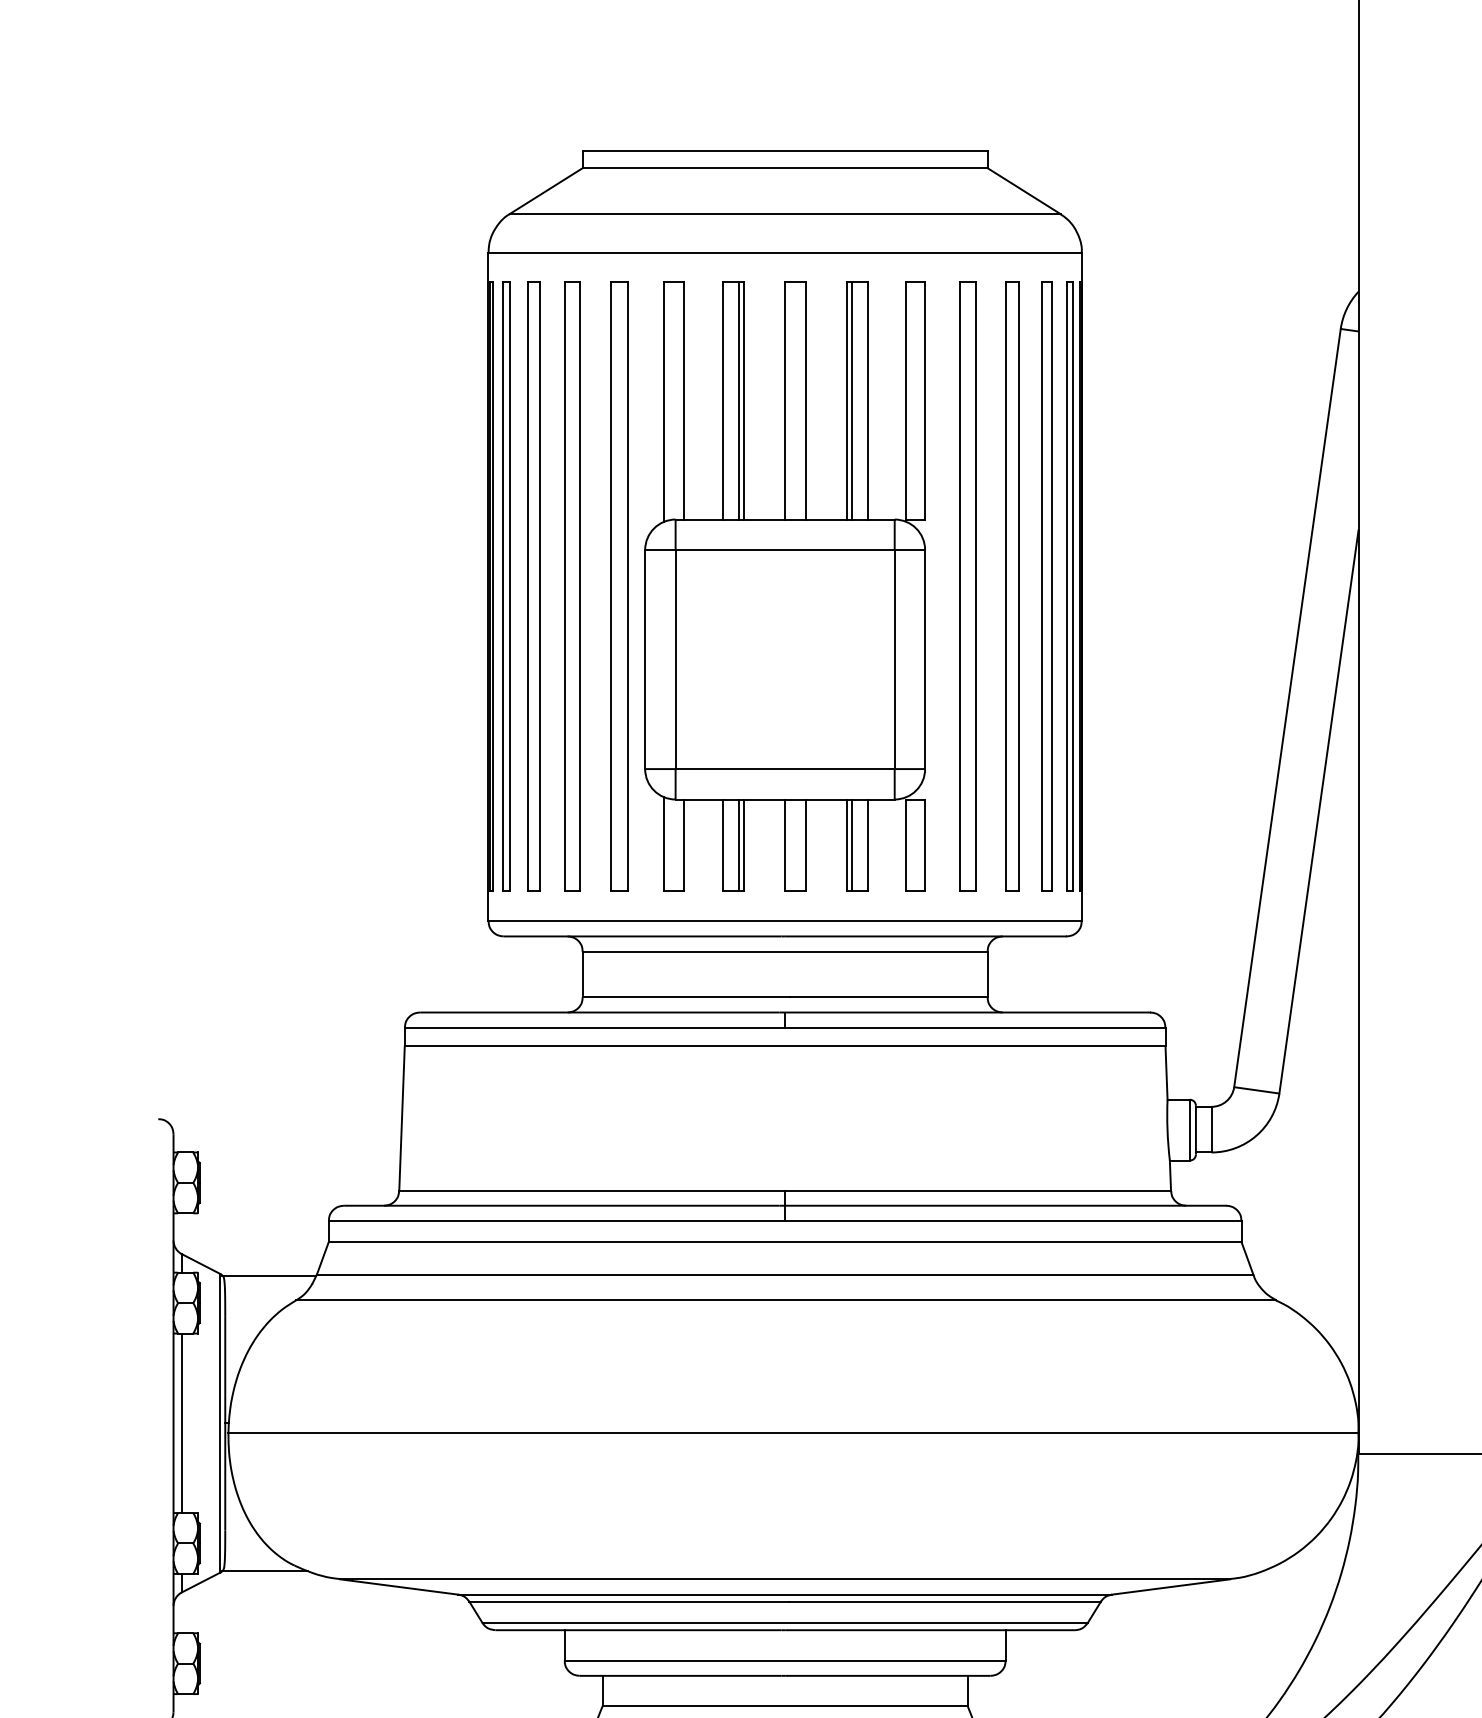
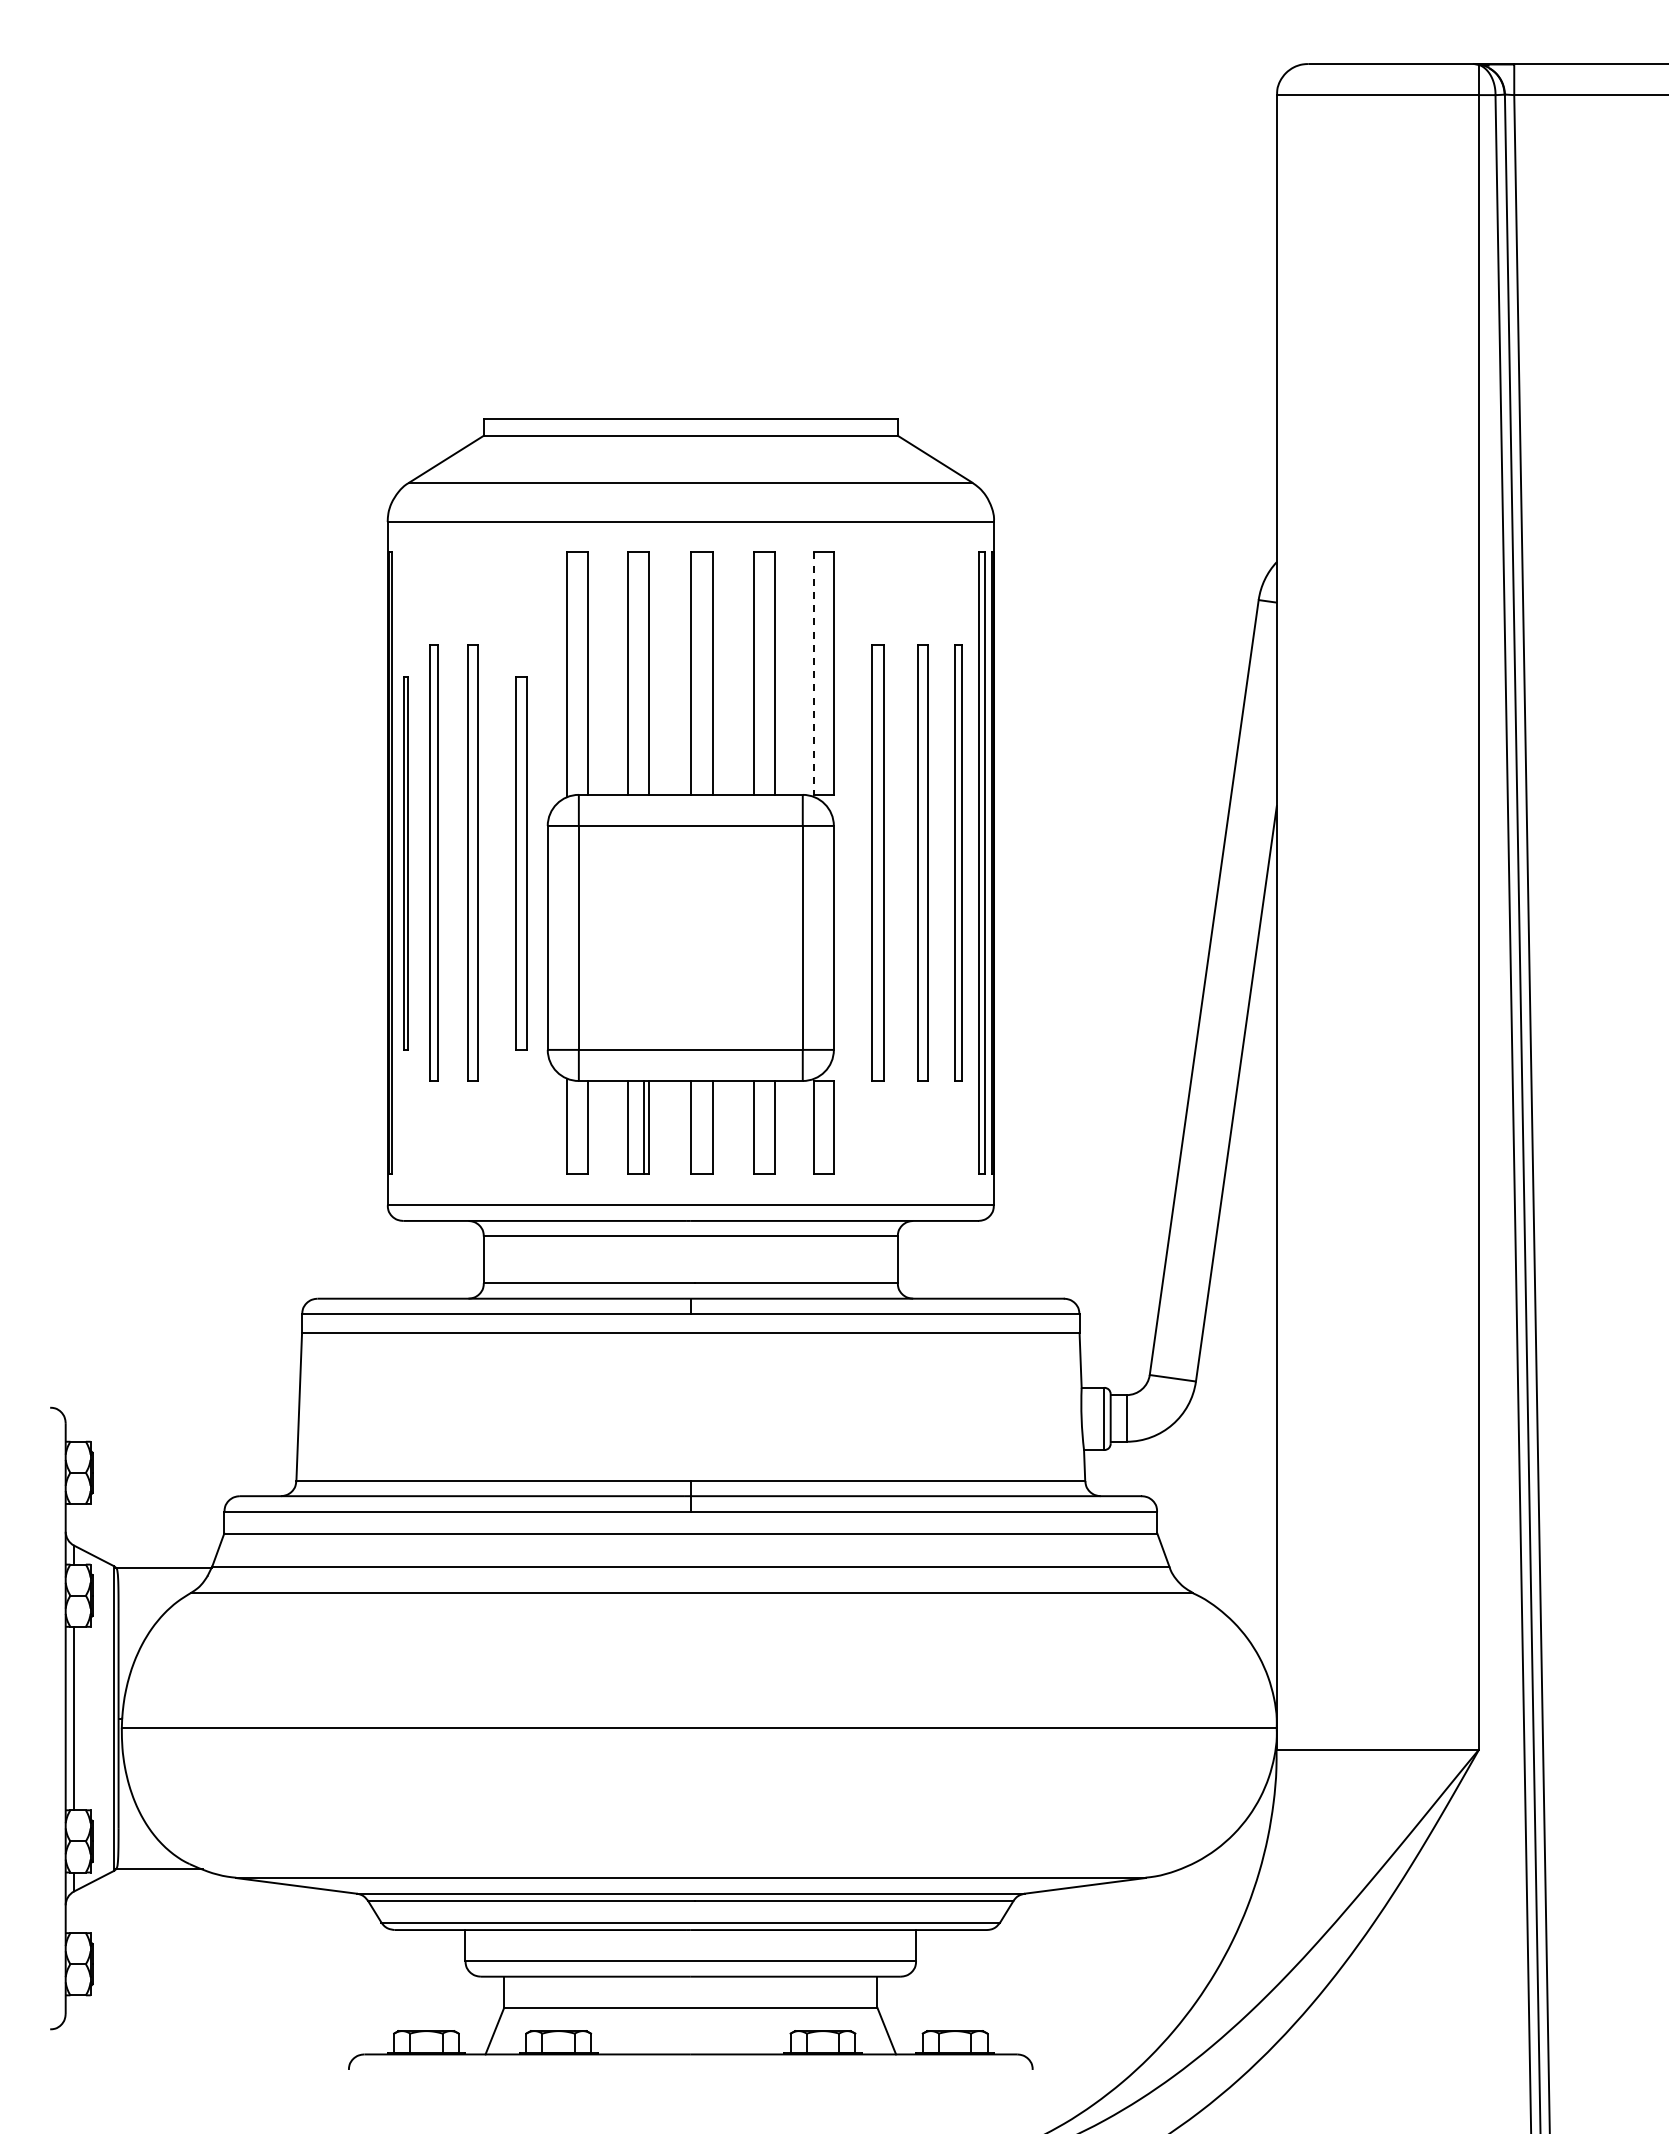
line: (738, 400) -> (643, 673), removed
line: (851, 400) -> (758, 673), removed
line: (906, 401) -> (814, 674), solid -> dashed
part: (505, 585) -> (405, 862), size x0.6
part: (533, 585) -> (433, 862), size x0.7
part: (571, 585) -> (472, 862), size x0.7
part: (619, 585) -> (521, 862), size x0.6
part: (967, 585) -> (877, 862), size x0.7
part: (1011, 585) -> (922, 862), size x0.7
part: (1047, 585) -> (958, 862), size x0.7
line: (851, 845) -> (758, 1127), removed

